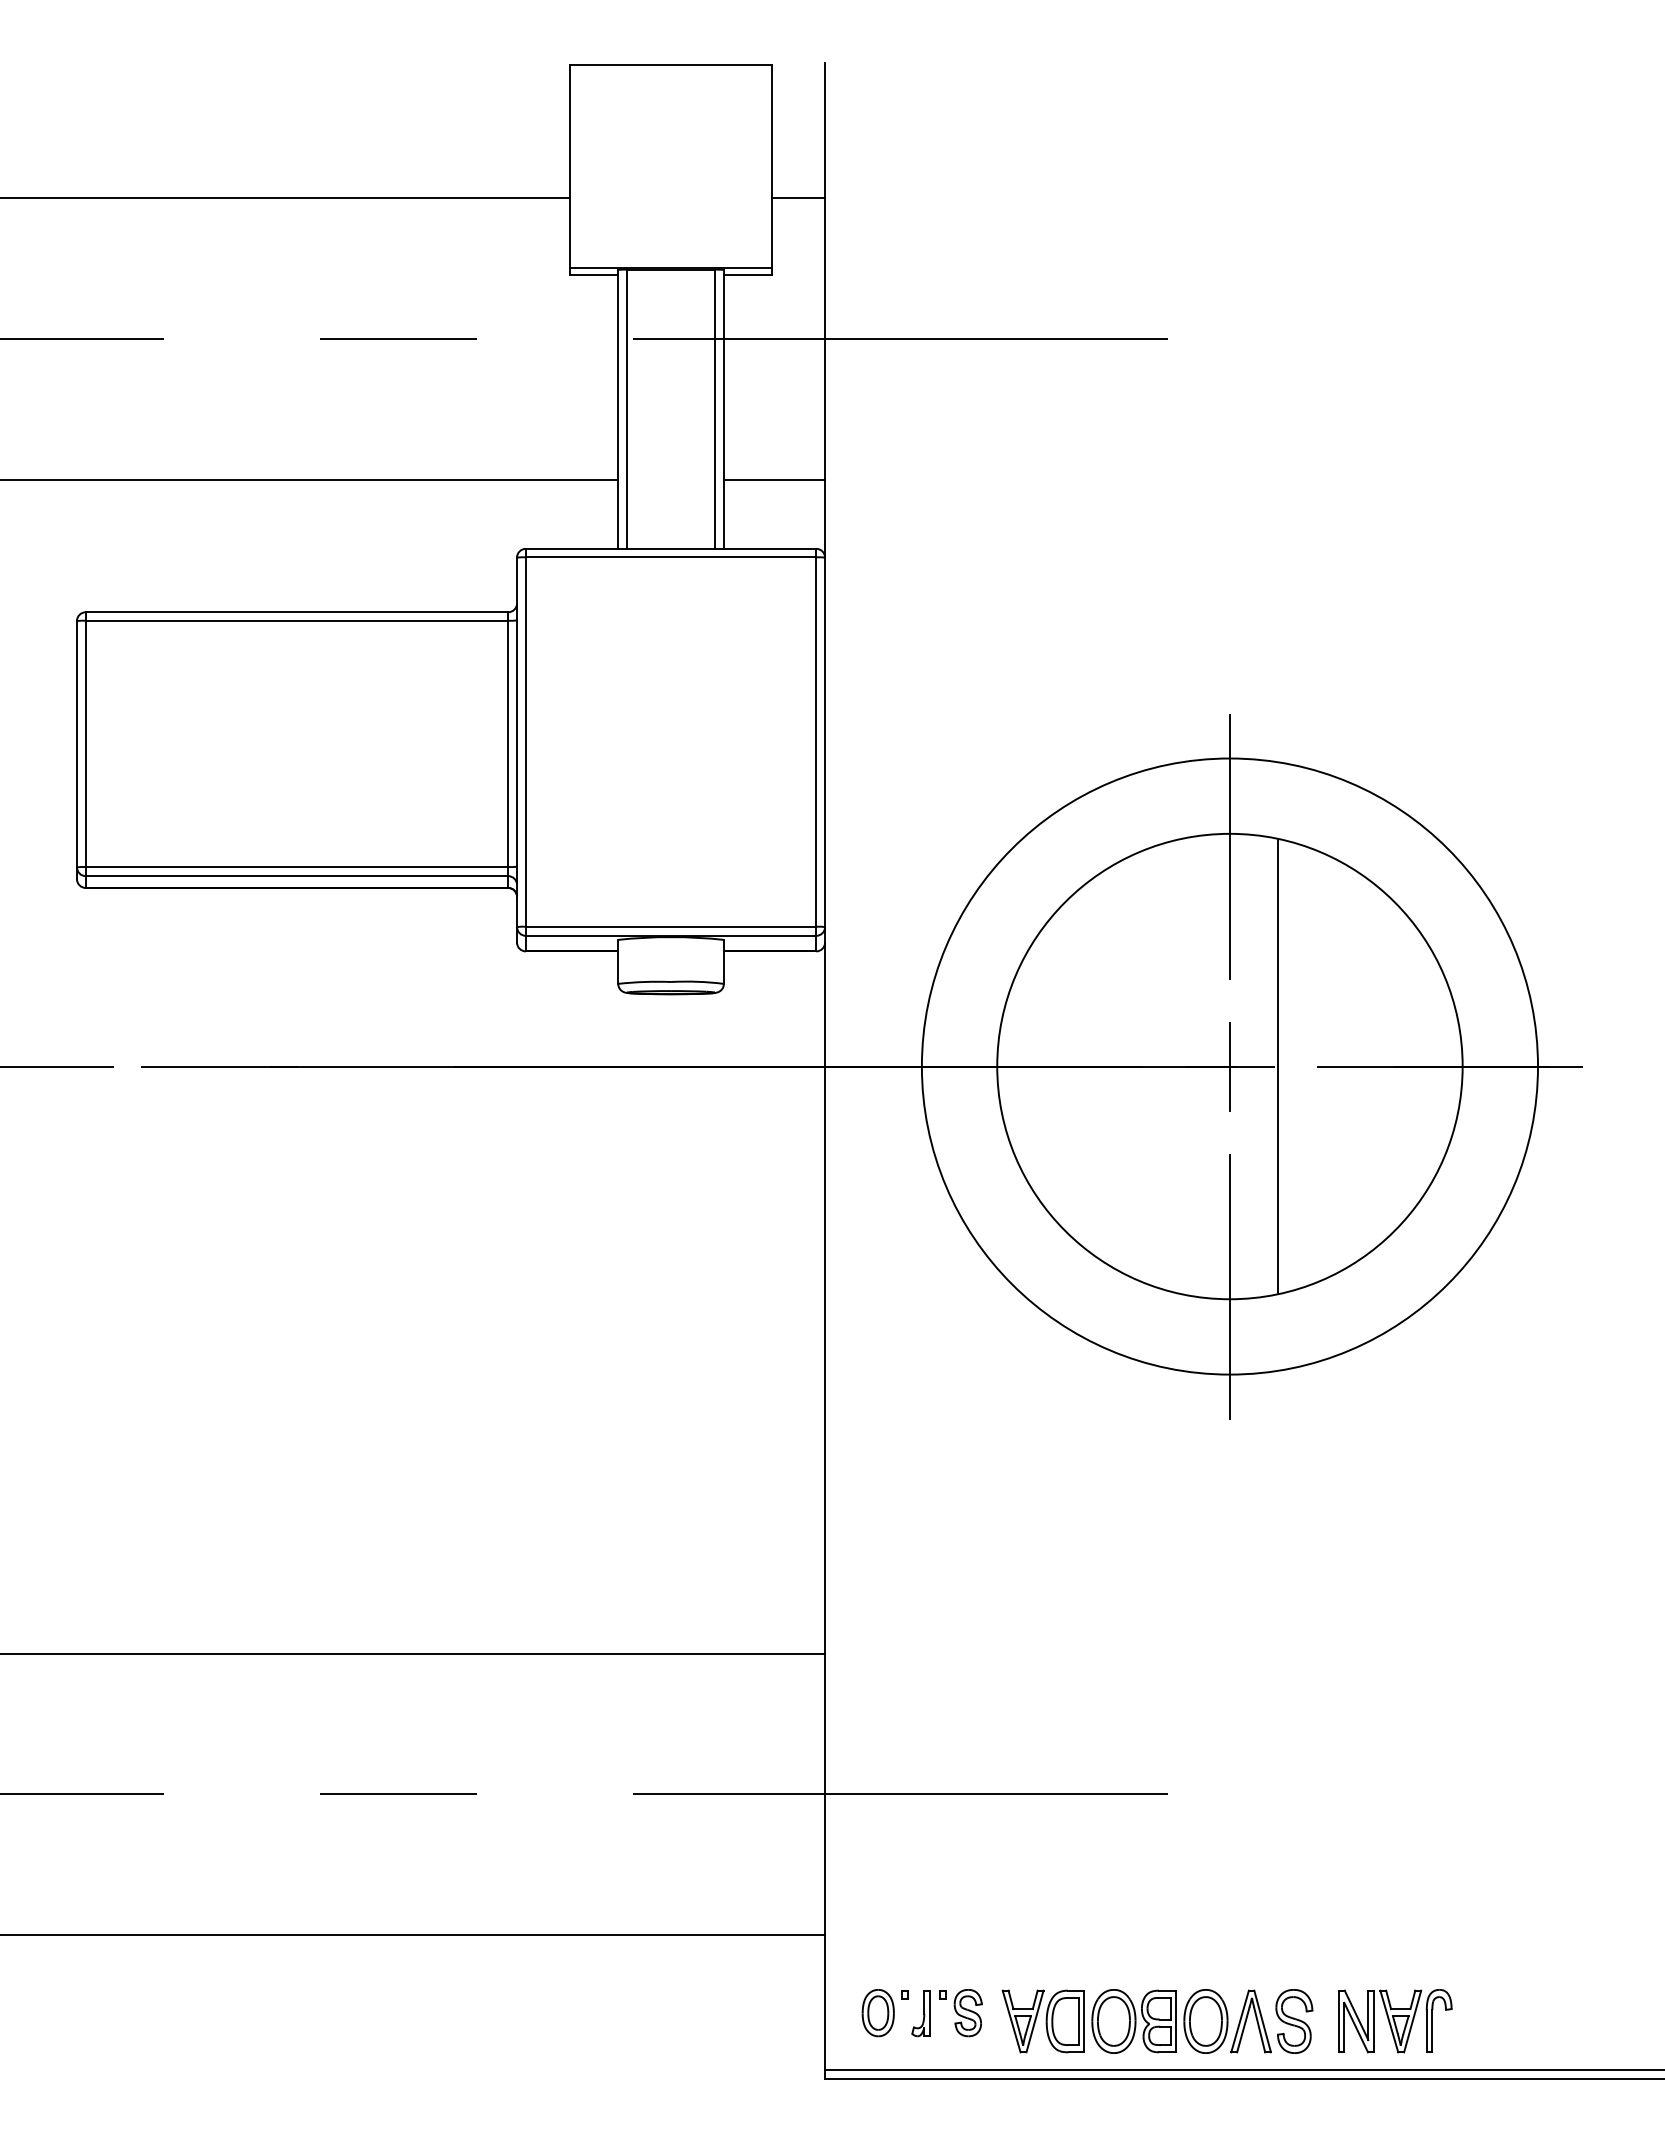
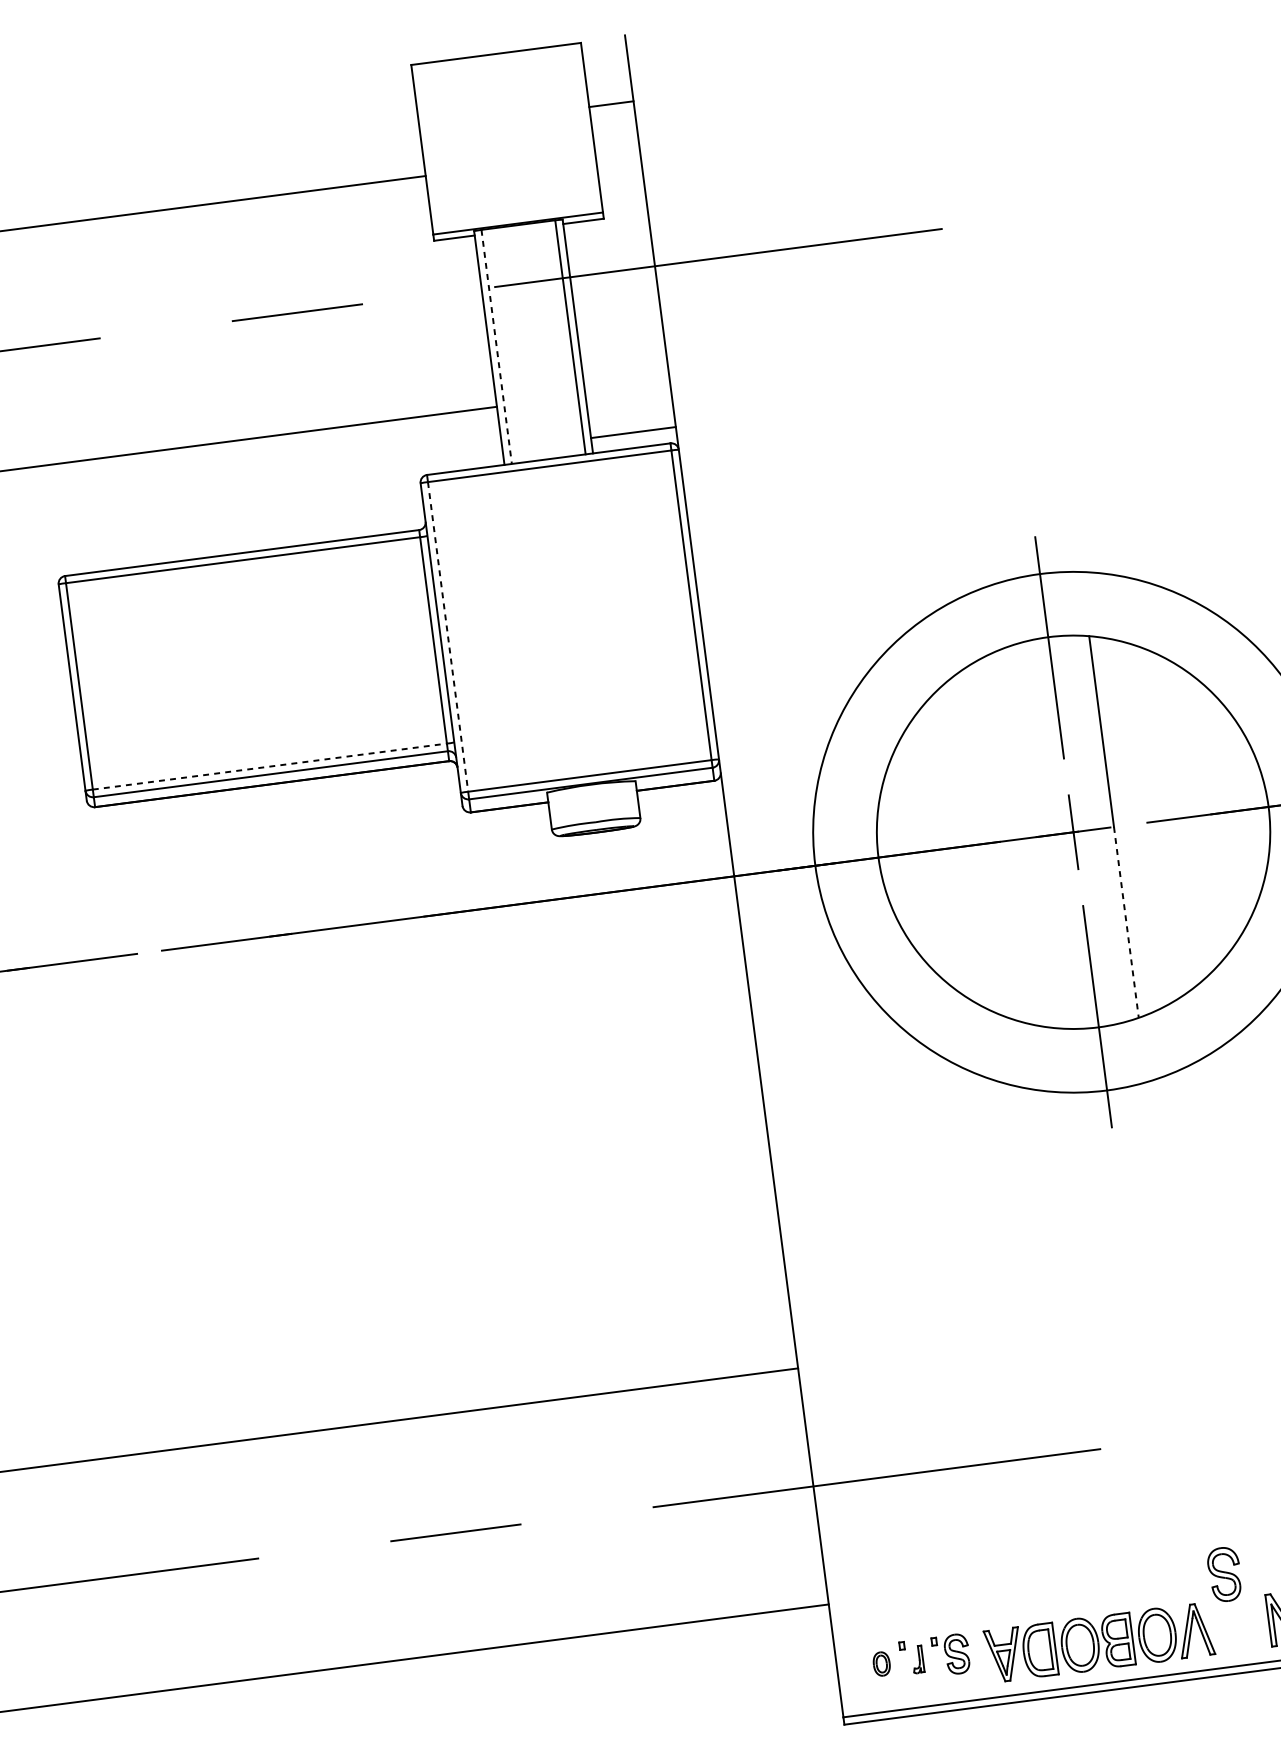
line: (798, 197) -> (611, 103), moved
line: (627, 409) -> (497, 347), solid -> dashed
line: (774, 479) -> (633, 432), moved
line: (525, 742) -> (447, 637), solid -> dashed
line: (297, 867) -> (270, 766), solid -> dashed
line: (1278, 1180) -> (1126, 922), solid -> dashed
part: (877, 2013) -> (881, 1664), size x0.6
part: (920, 2013) -> (917, 1659), size x0.7
part: (1294, 2021) -> (1224, 1574), moved

